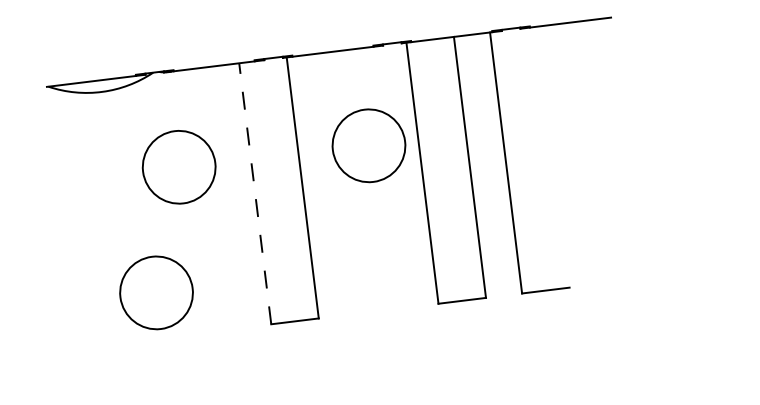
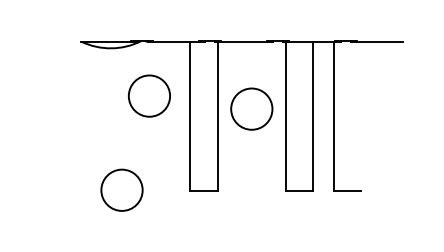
circle: (368, 144) -> (251, 108), moved
line: (255, 194) -> (190, 116), dashed -> solid
circle: (155, 291) -> (121, 189), moved

